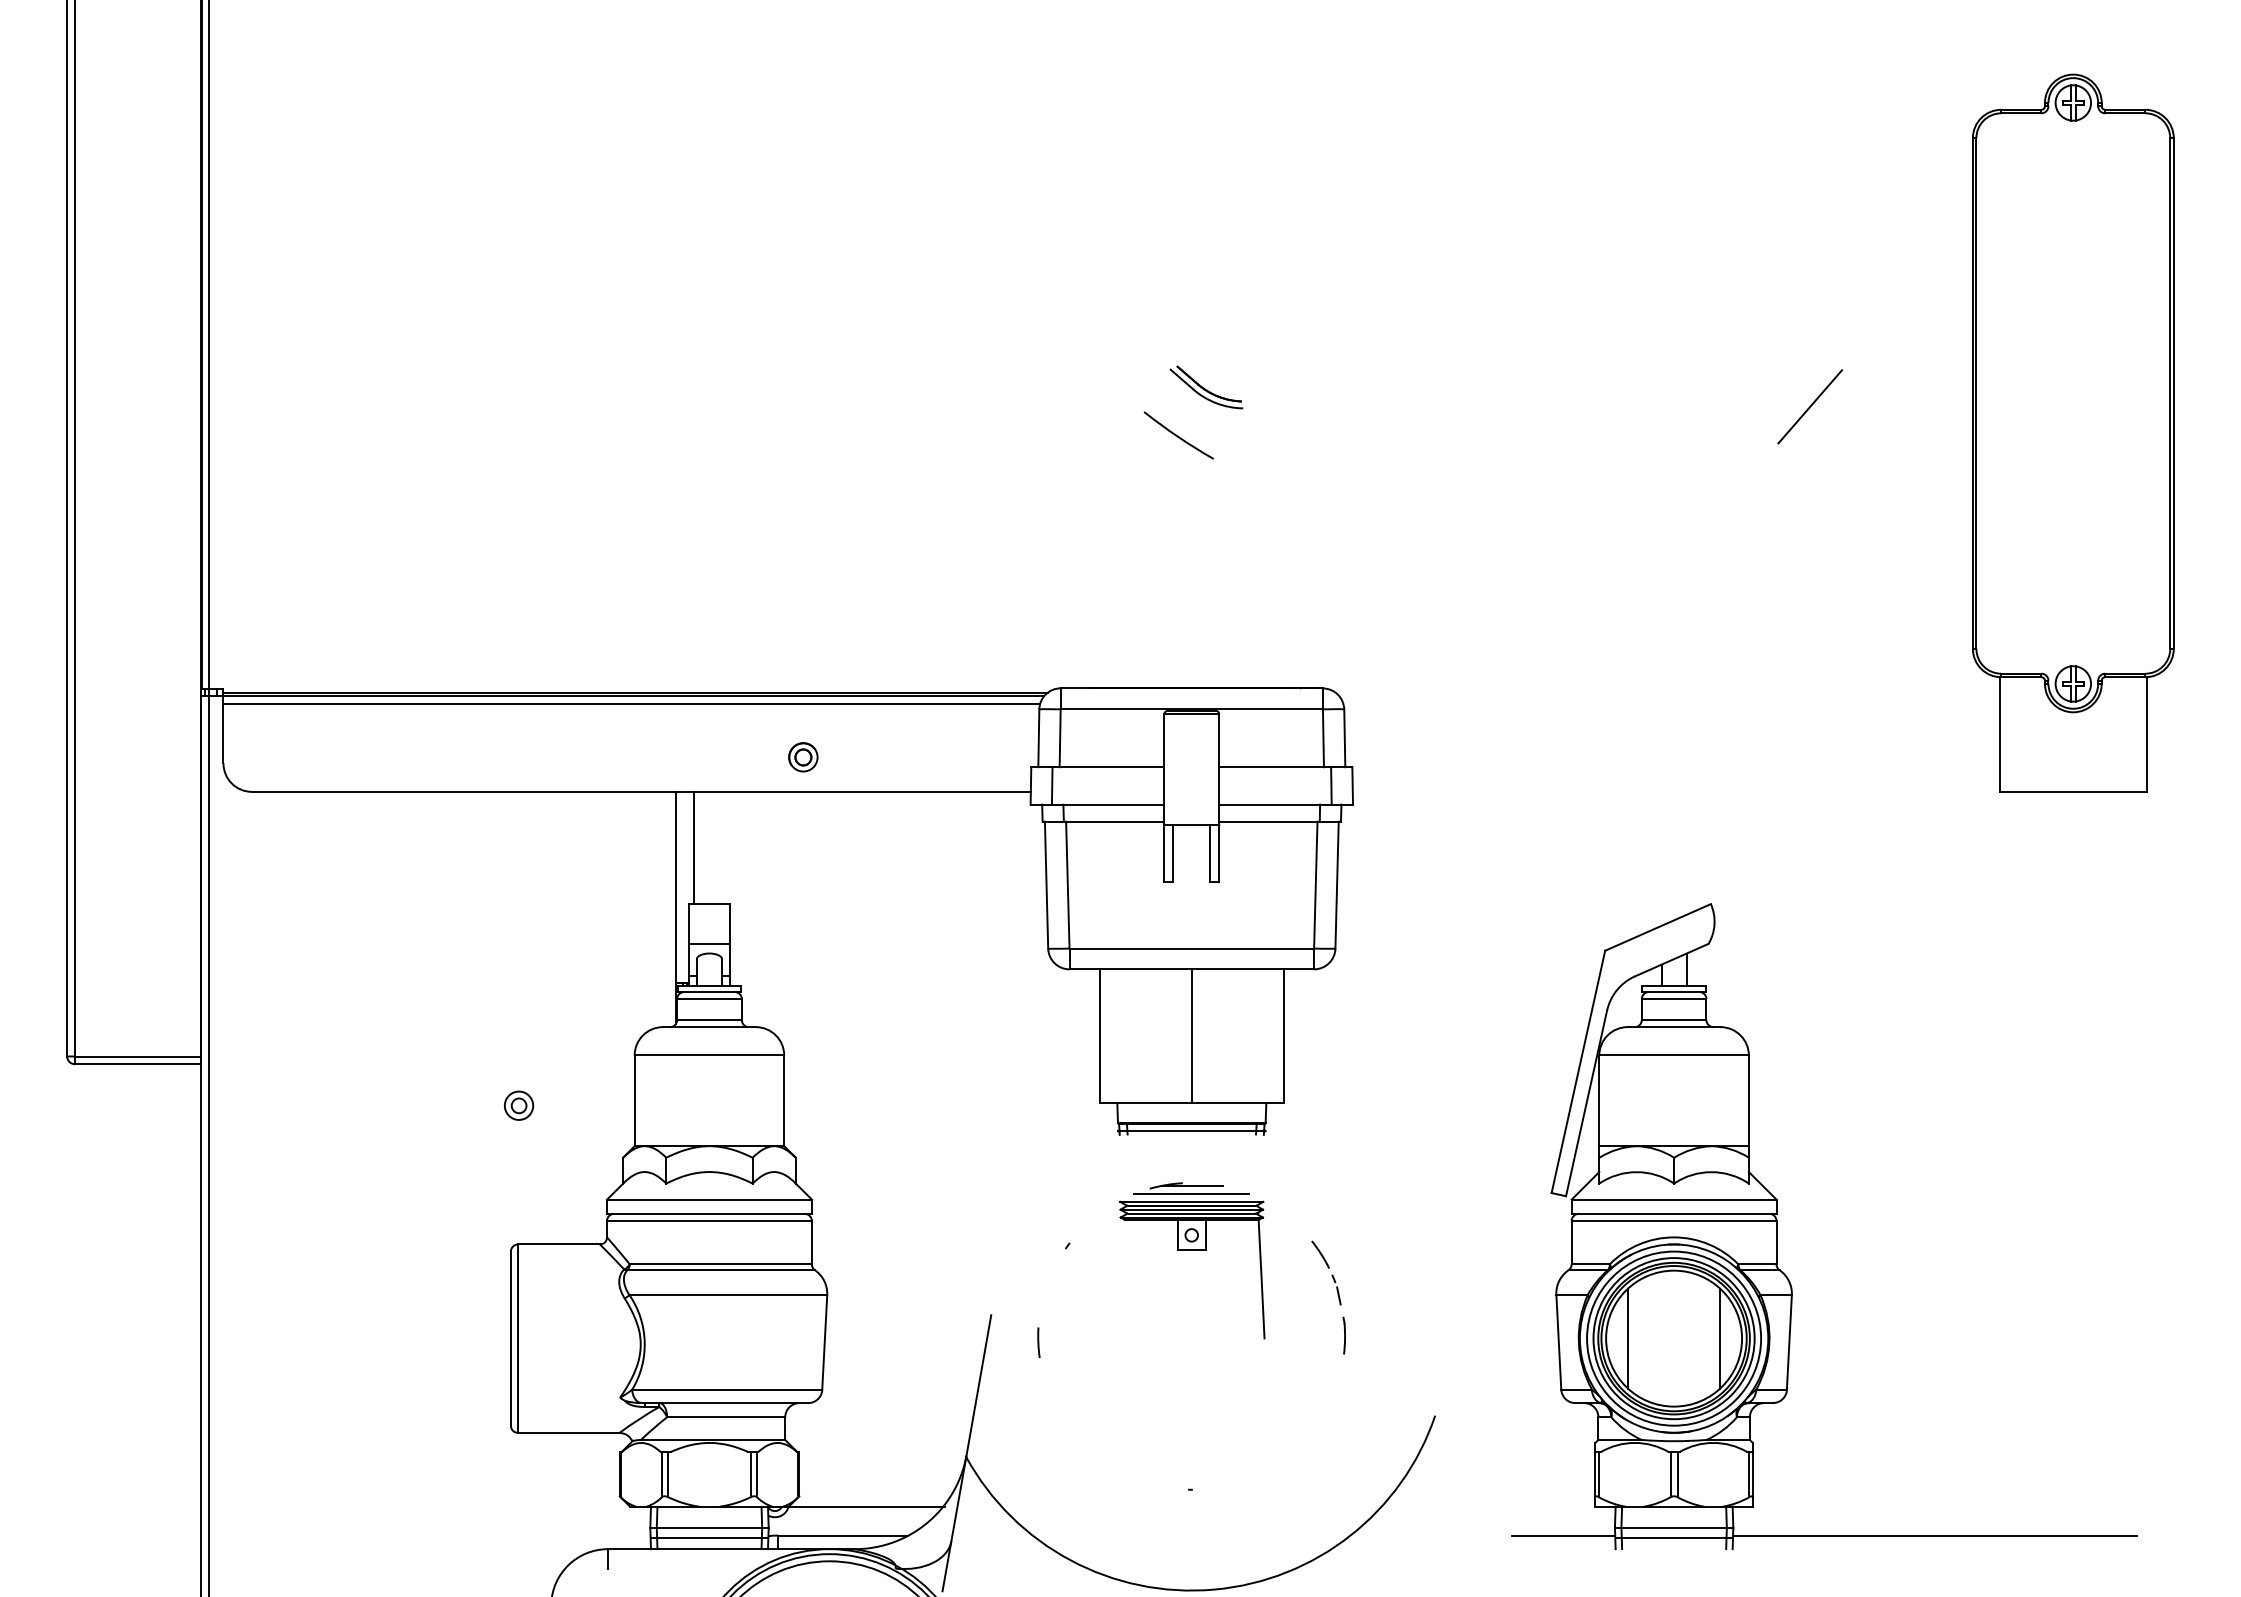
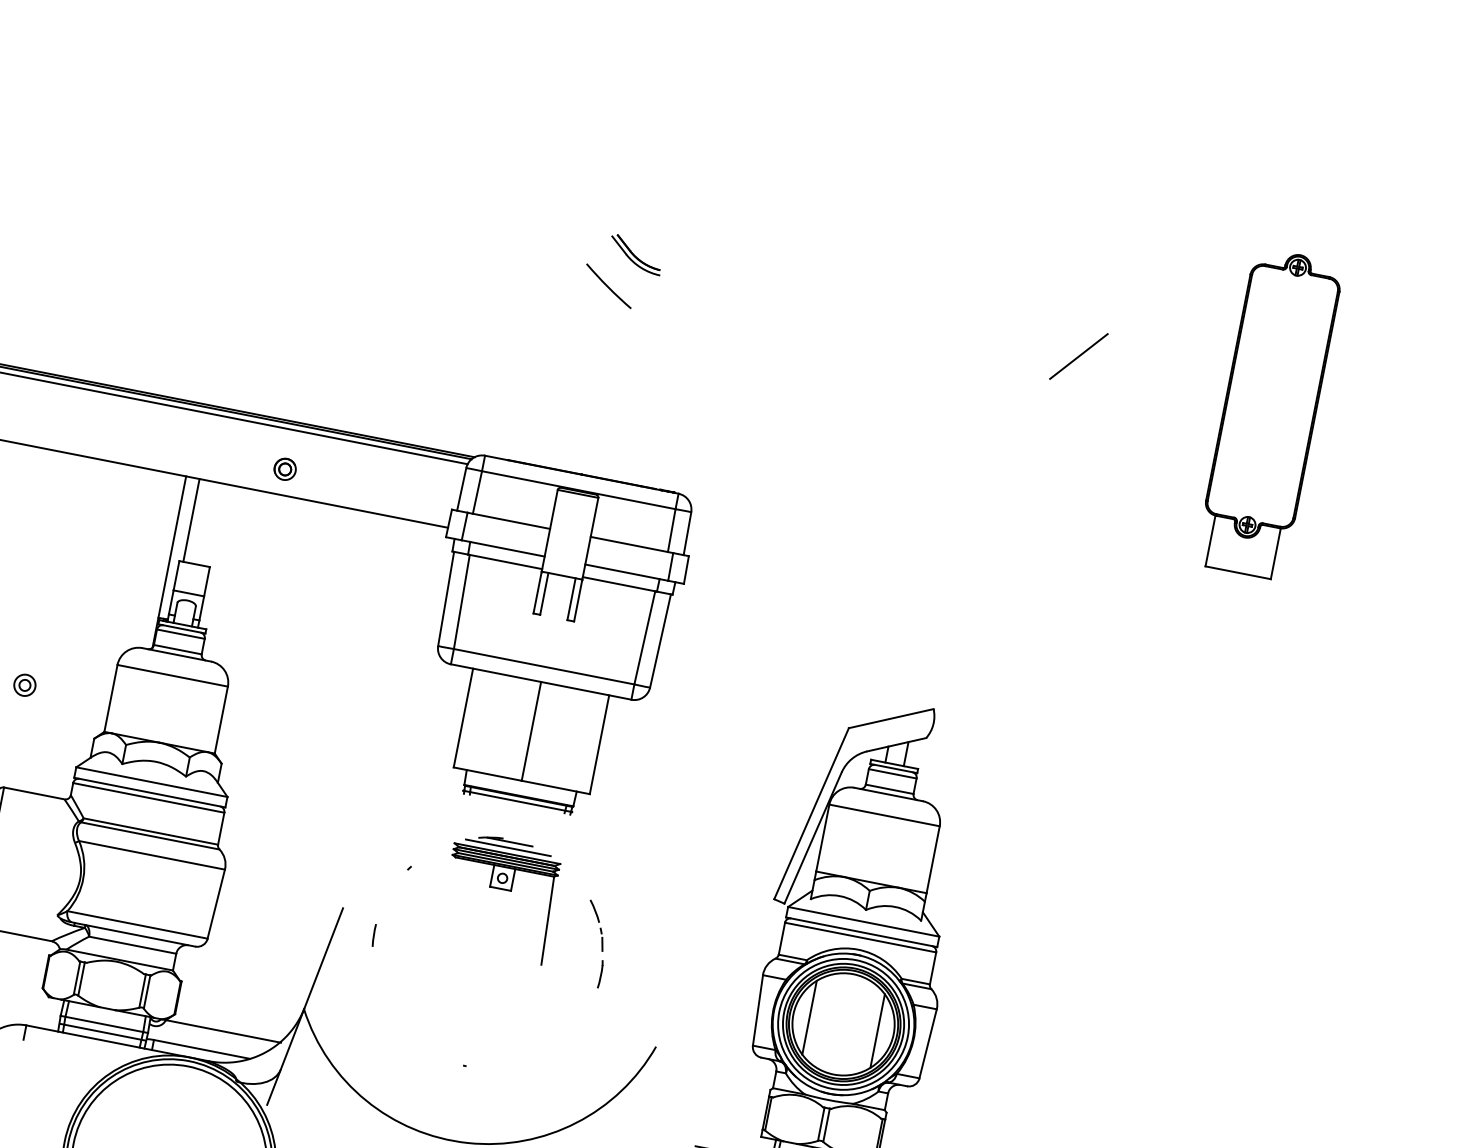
part: (2073, 432) -> (1269, 413), size x0.6

